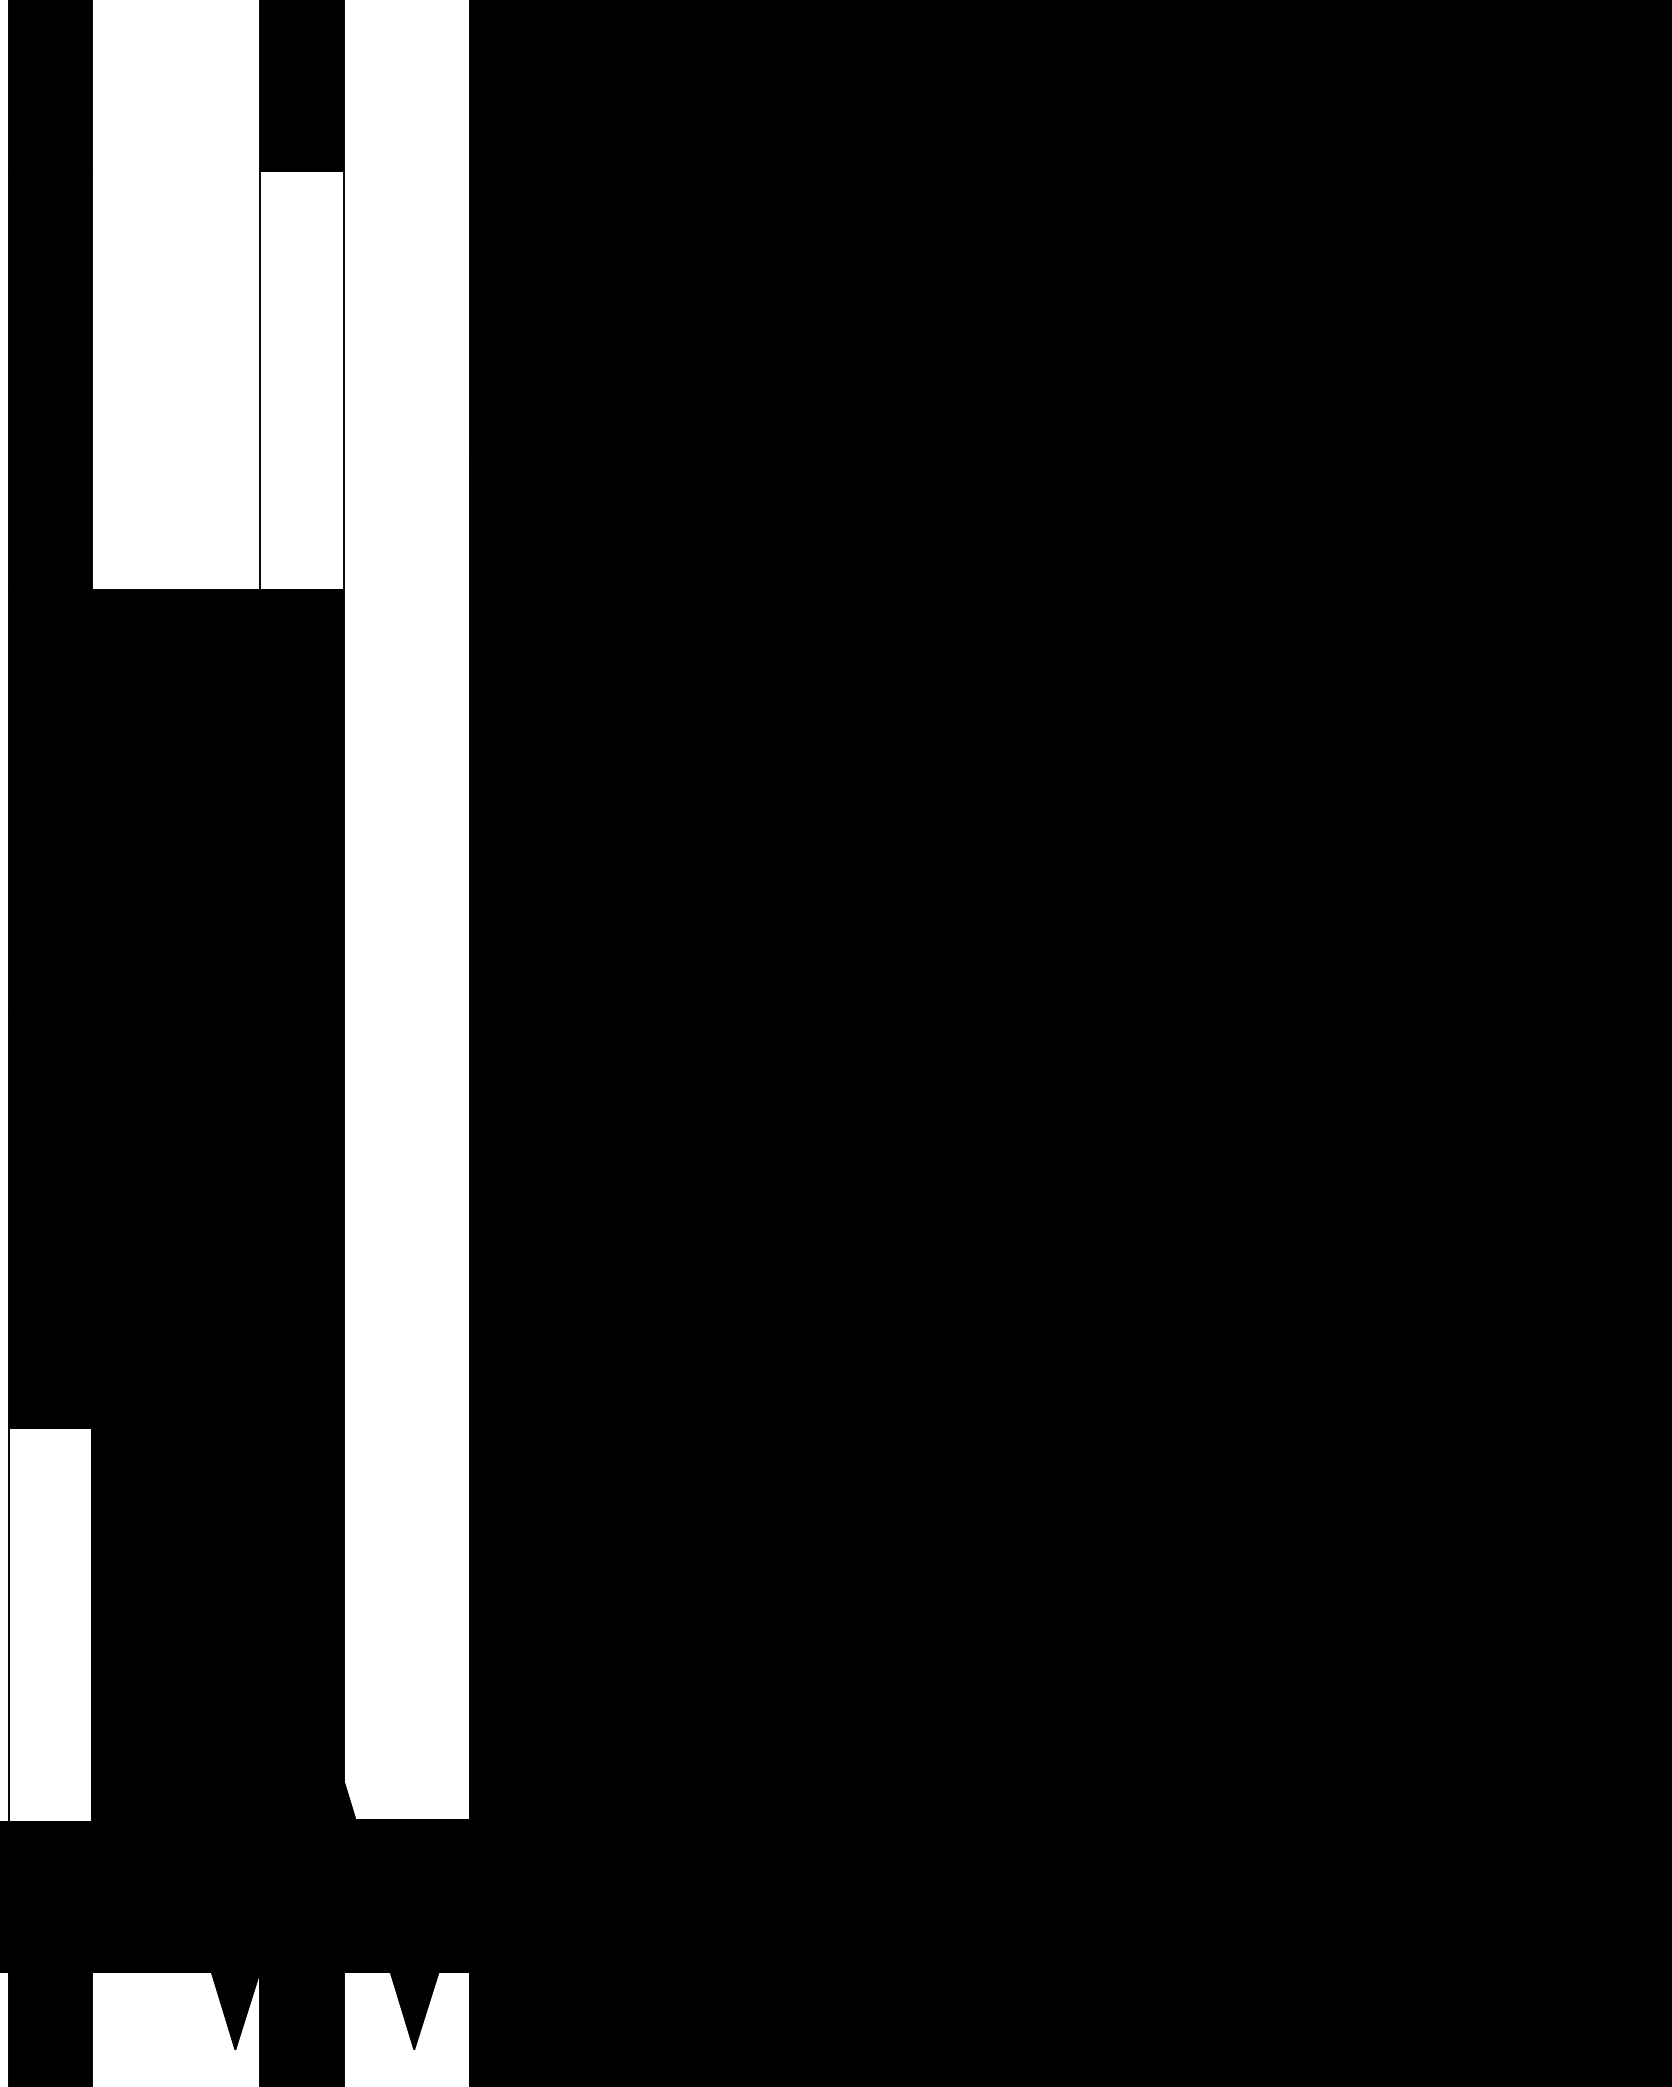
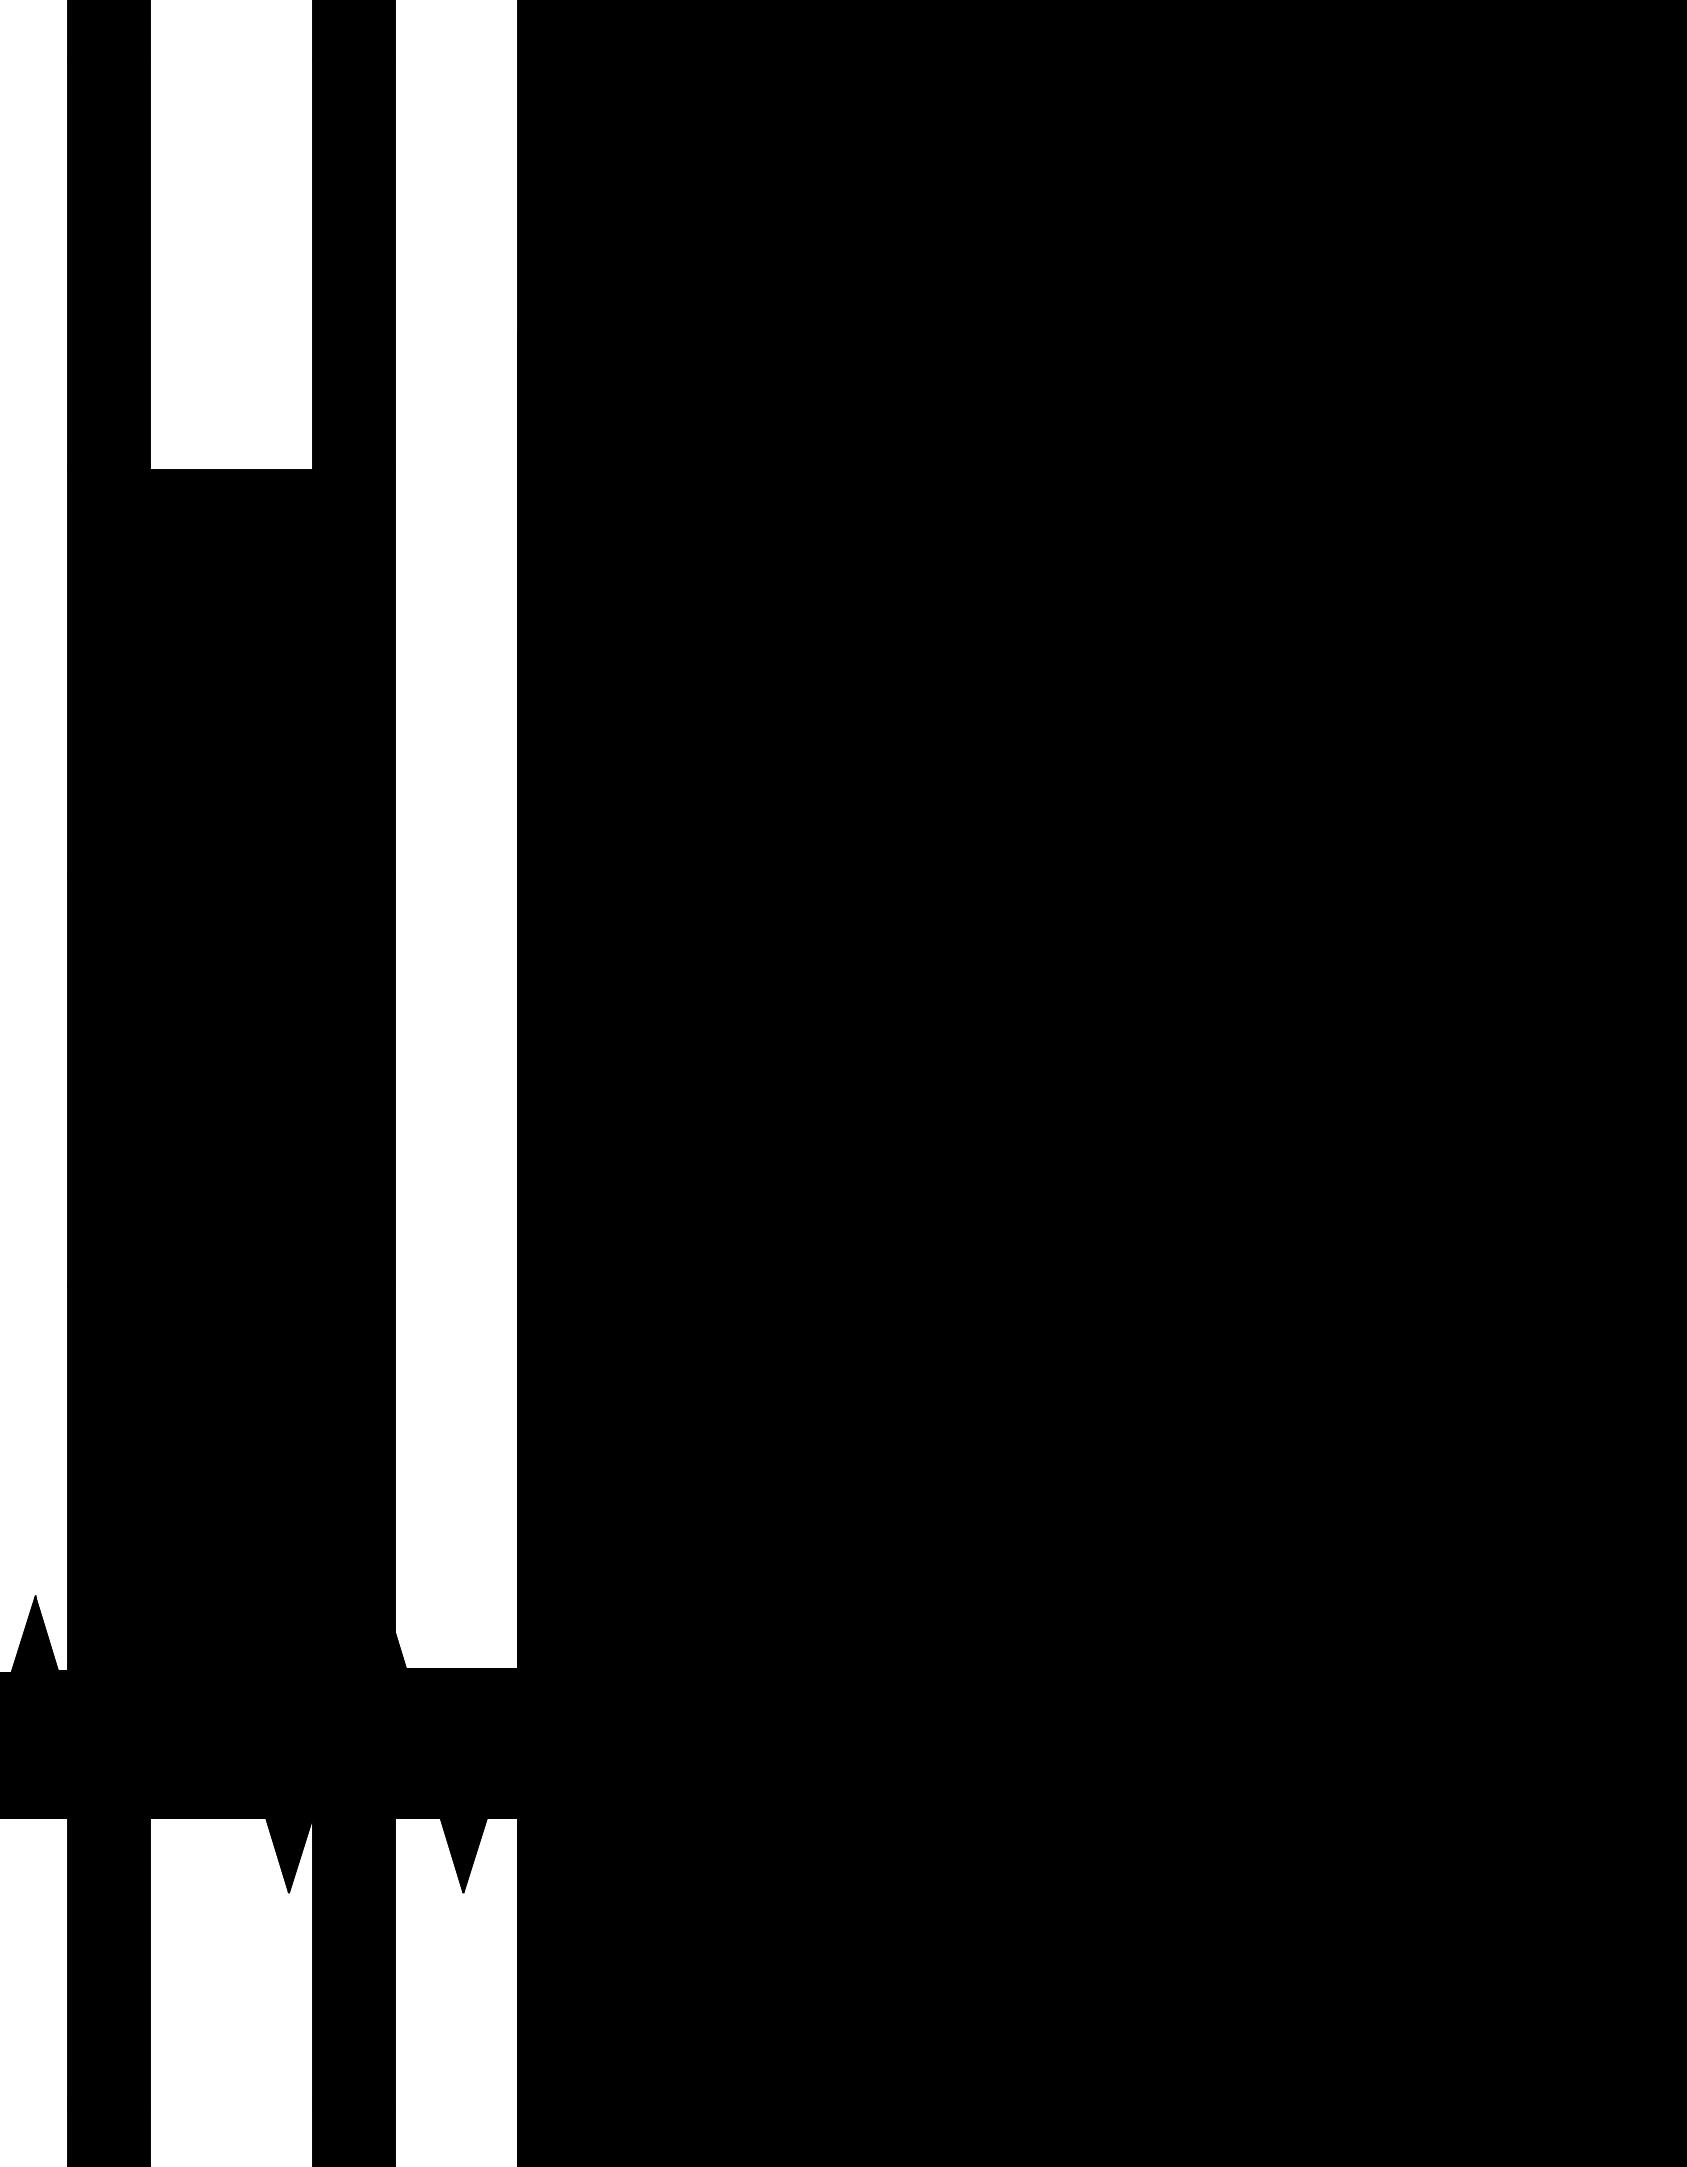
fill: (301, 380) -> (353, 265), added
fill: (50, 1636) -> (108, 1490), added

